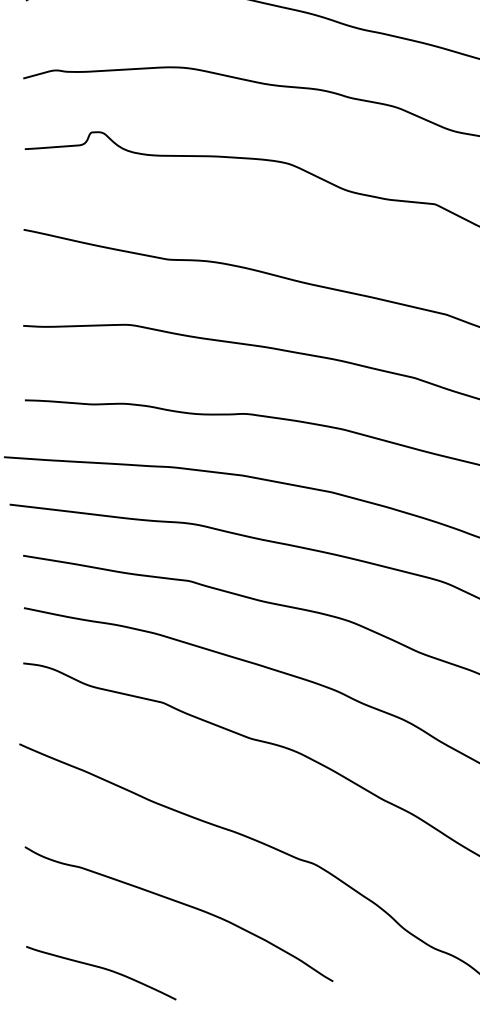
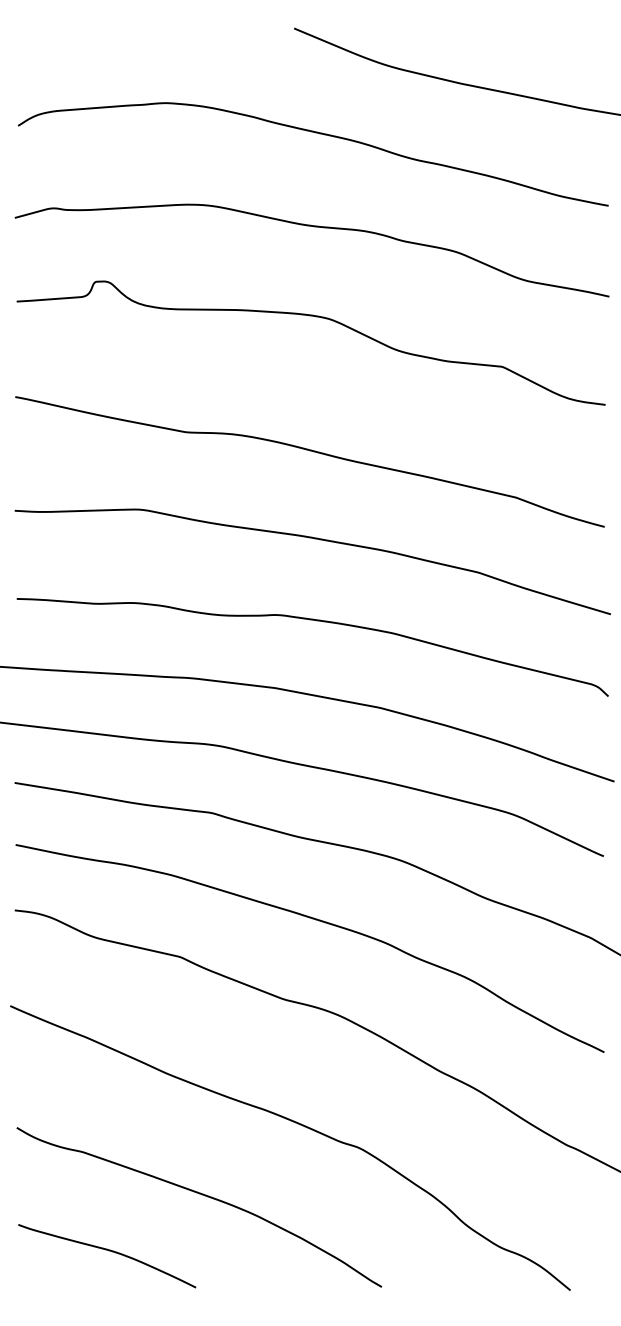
curve: (103, 969) -> (109, 1251), moved

